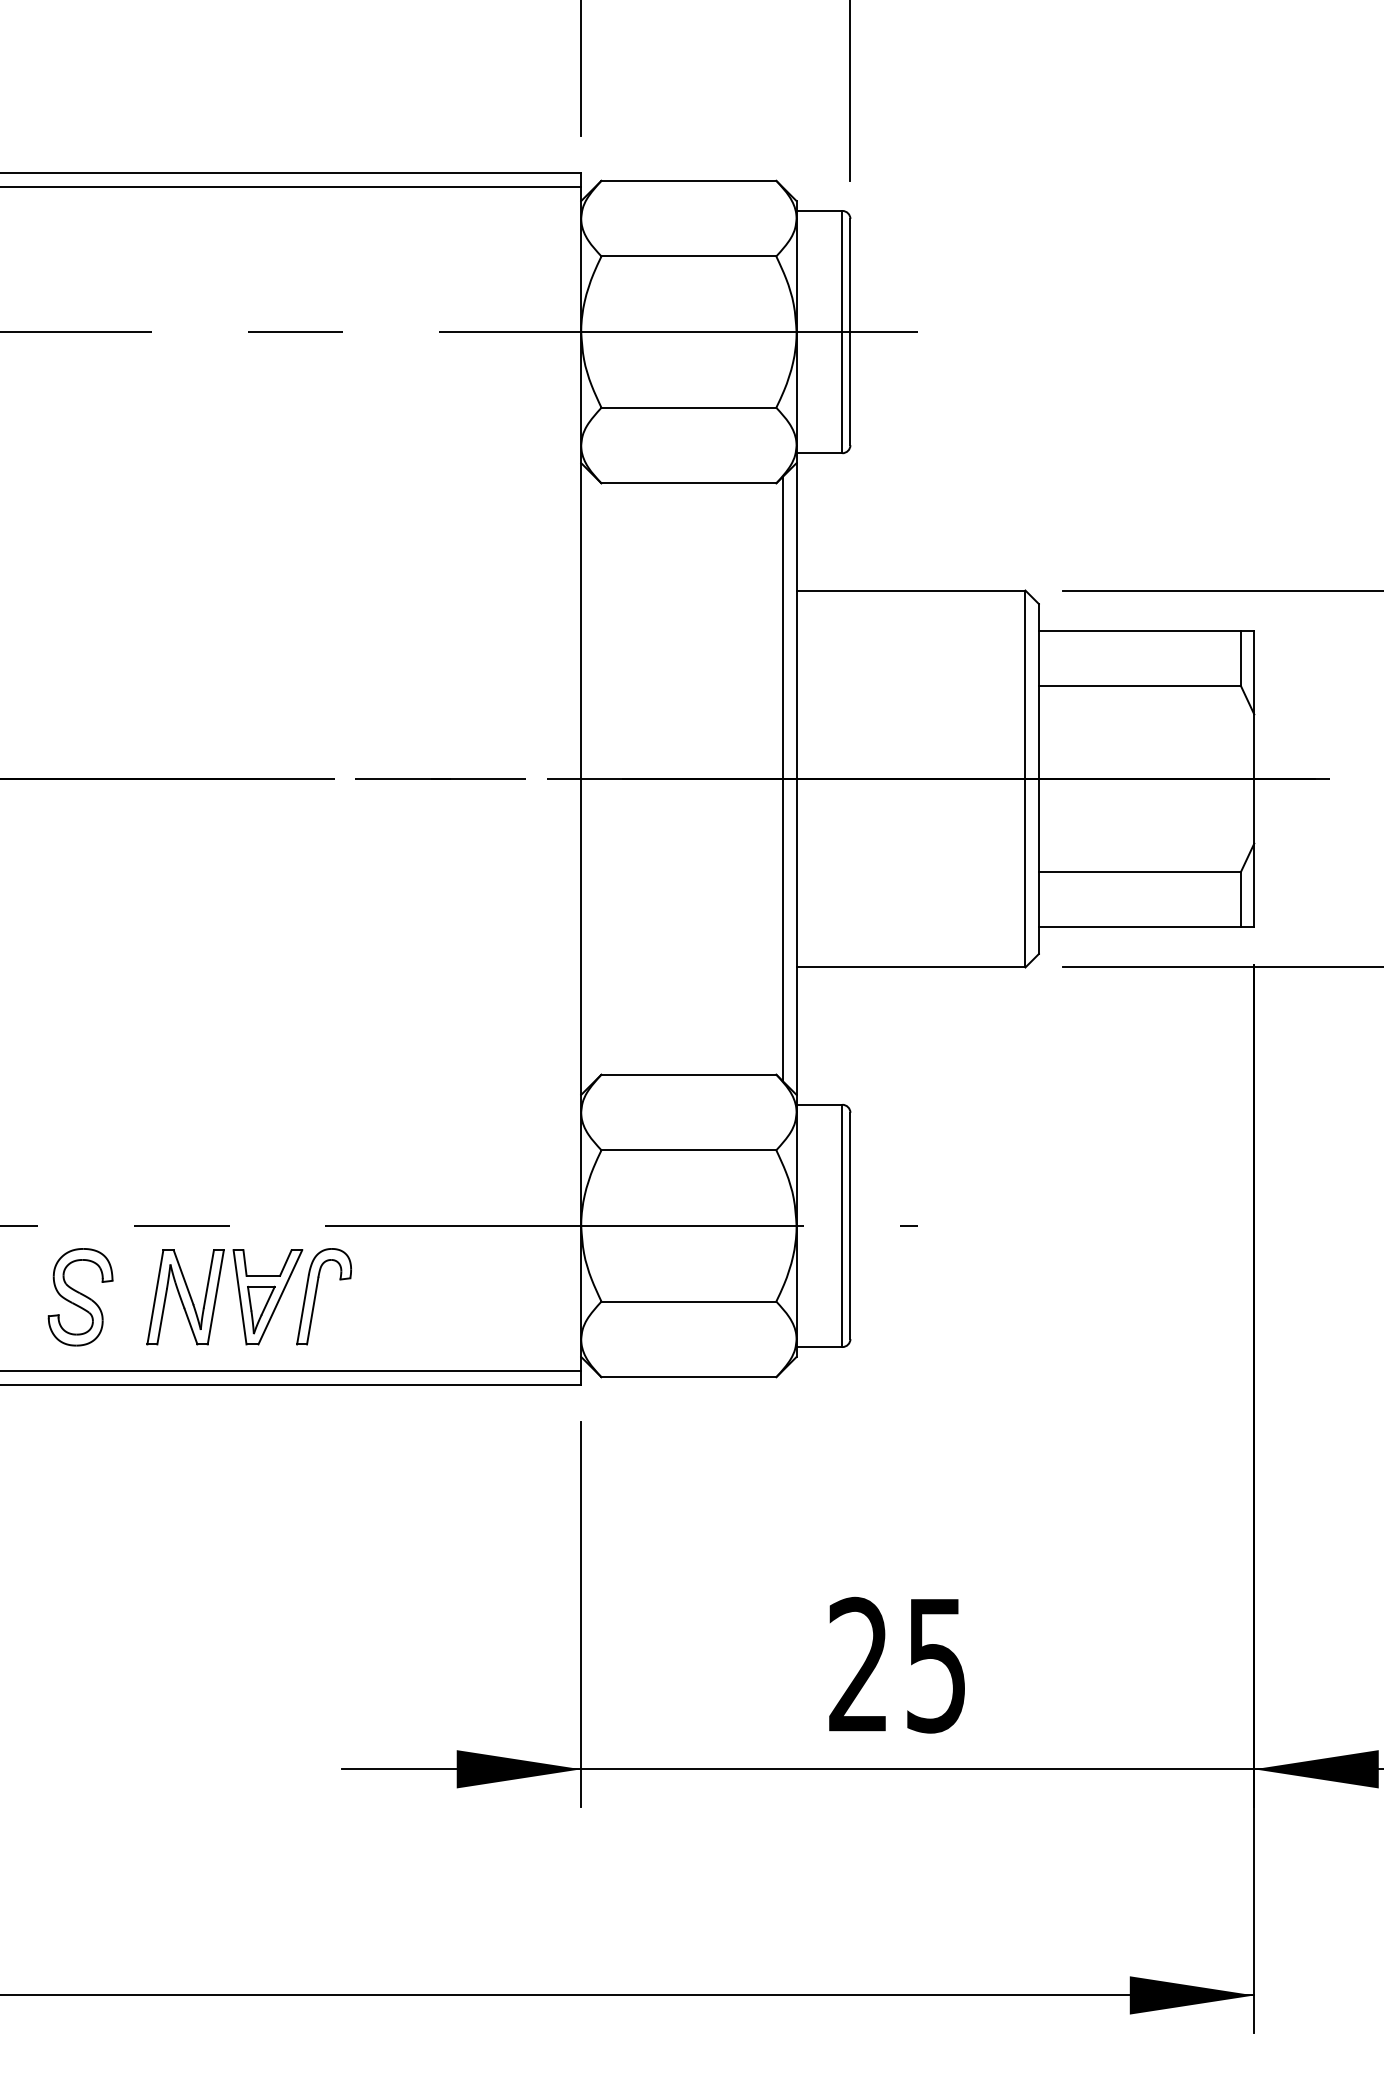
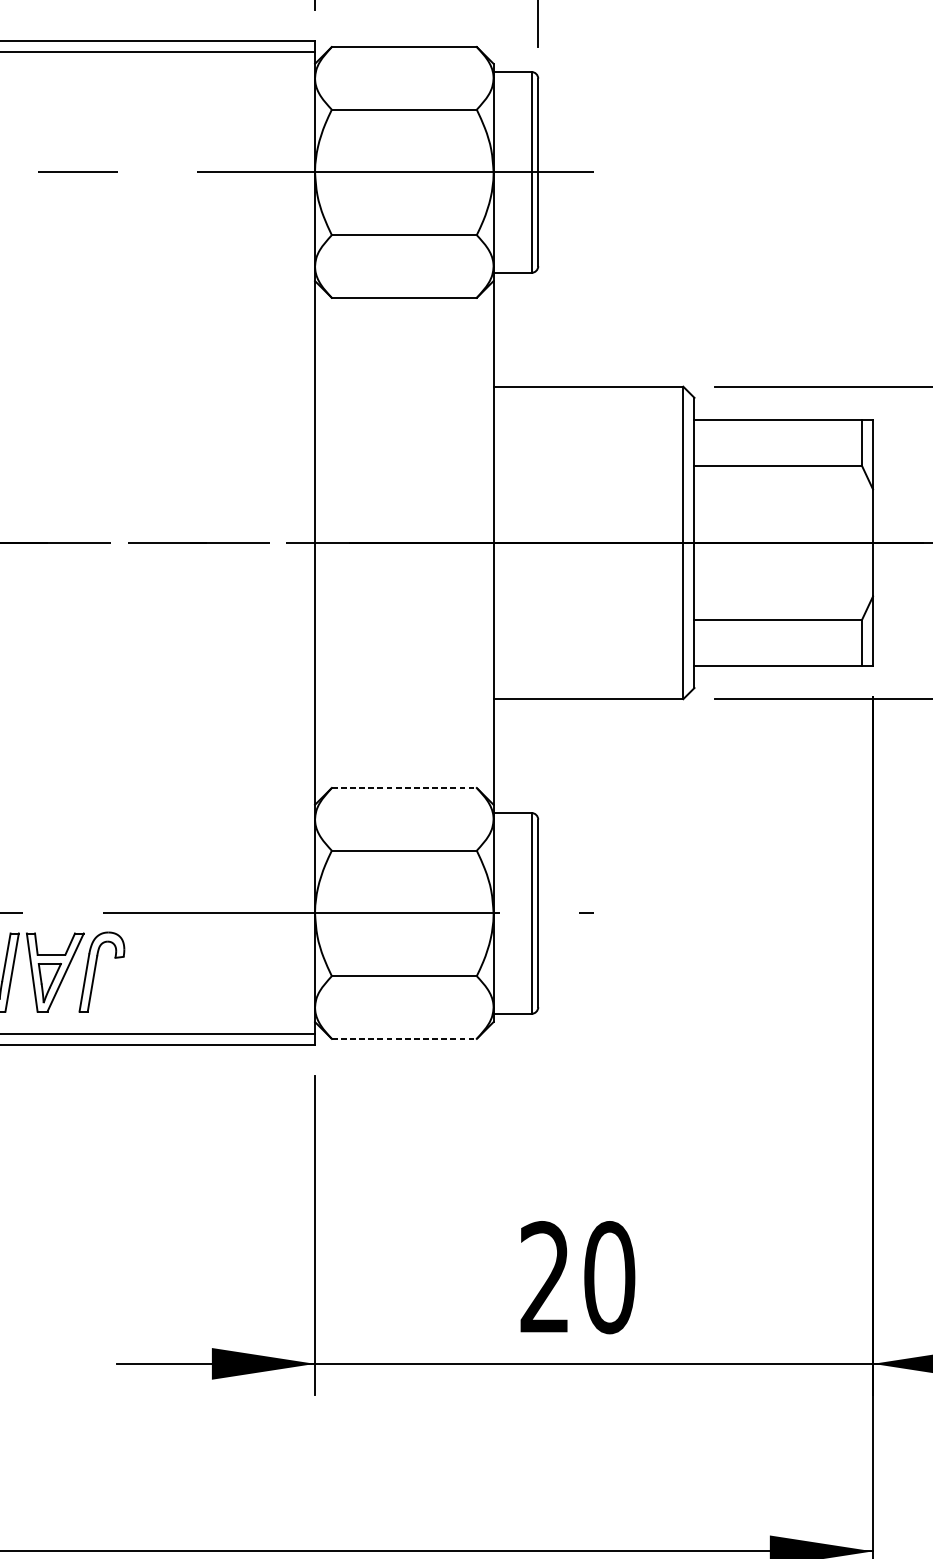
line: (783, 778) -> (482, 542), removed
line: (689, 1074) -> (404, 787), solid -> dashed
line: (689, 1377) -> (404, 1039), solid -> dashed
text: (936, 1664) -> (609, 1277), 25 -> 20

